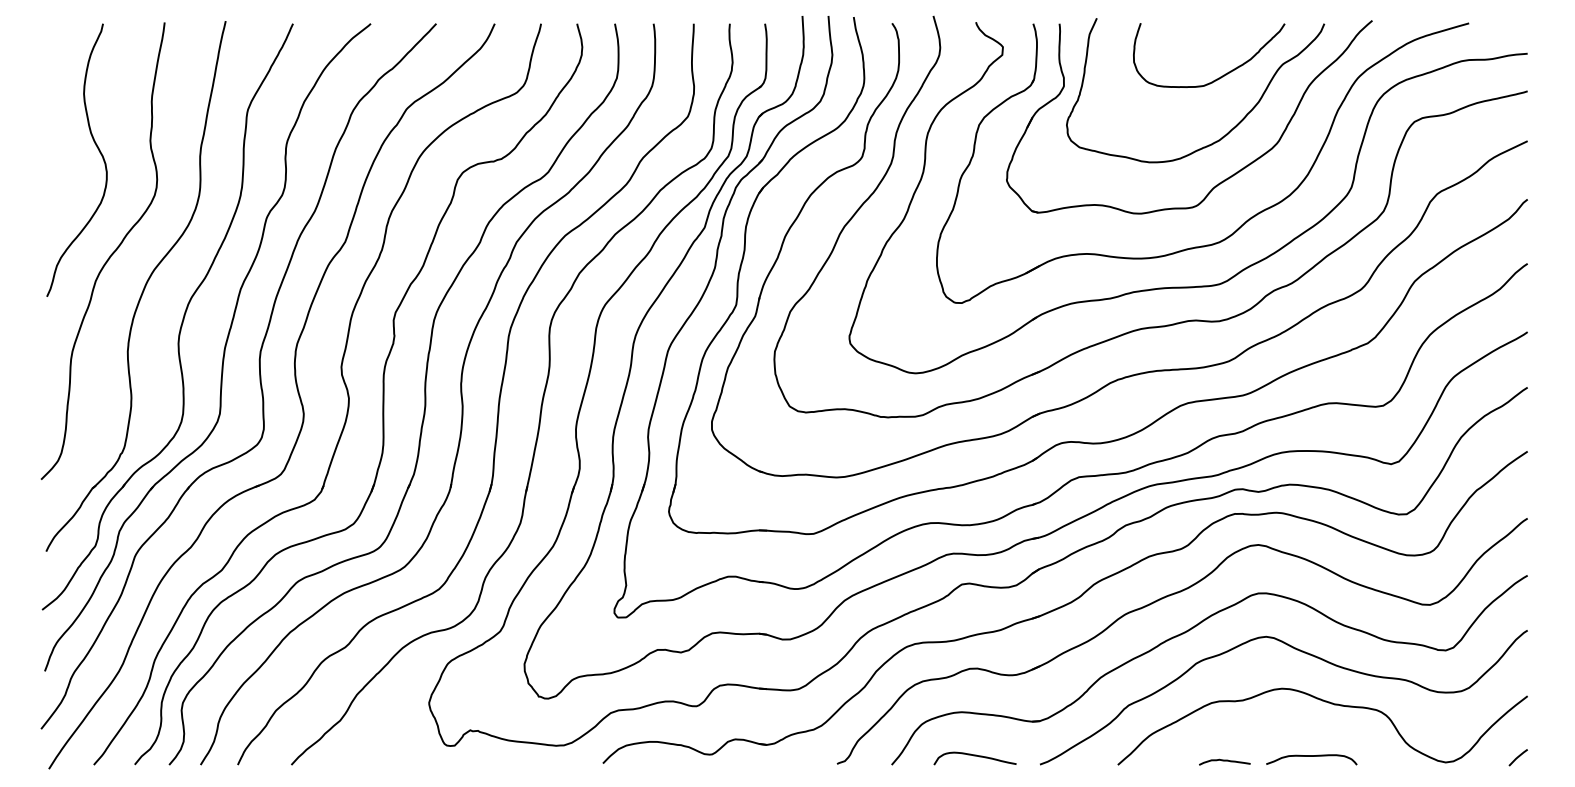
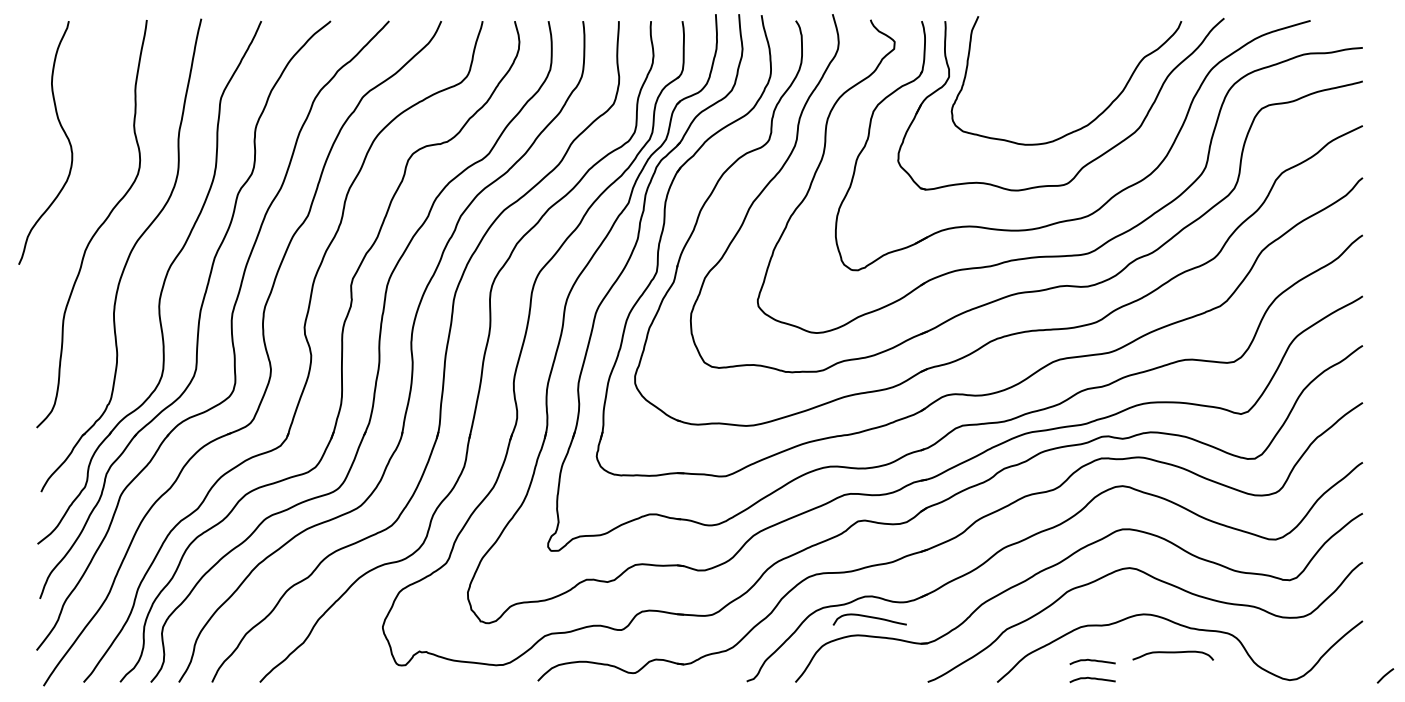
curve: (1221, 75) -> (1089, 67), removed
curve: (97, 148) -> (63, 132), moved
curve: (1224, 741) -> (1092, 661), added
curve: (974, 756) -> (869, 617), moved
curve: (1310, 757) -> (1172, 653), moved
line: (1518, 757) -> (1385, 675), moved

